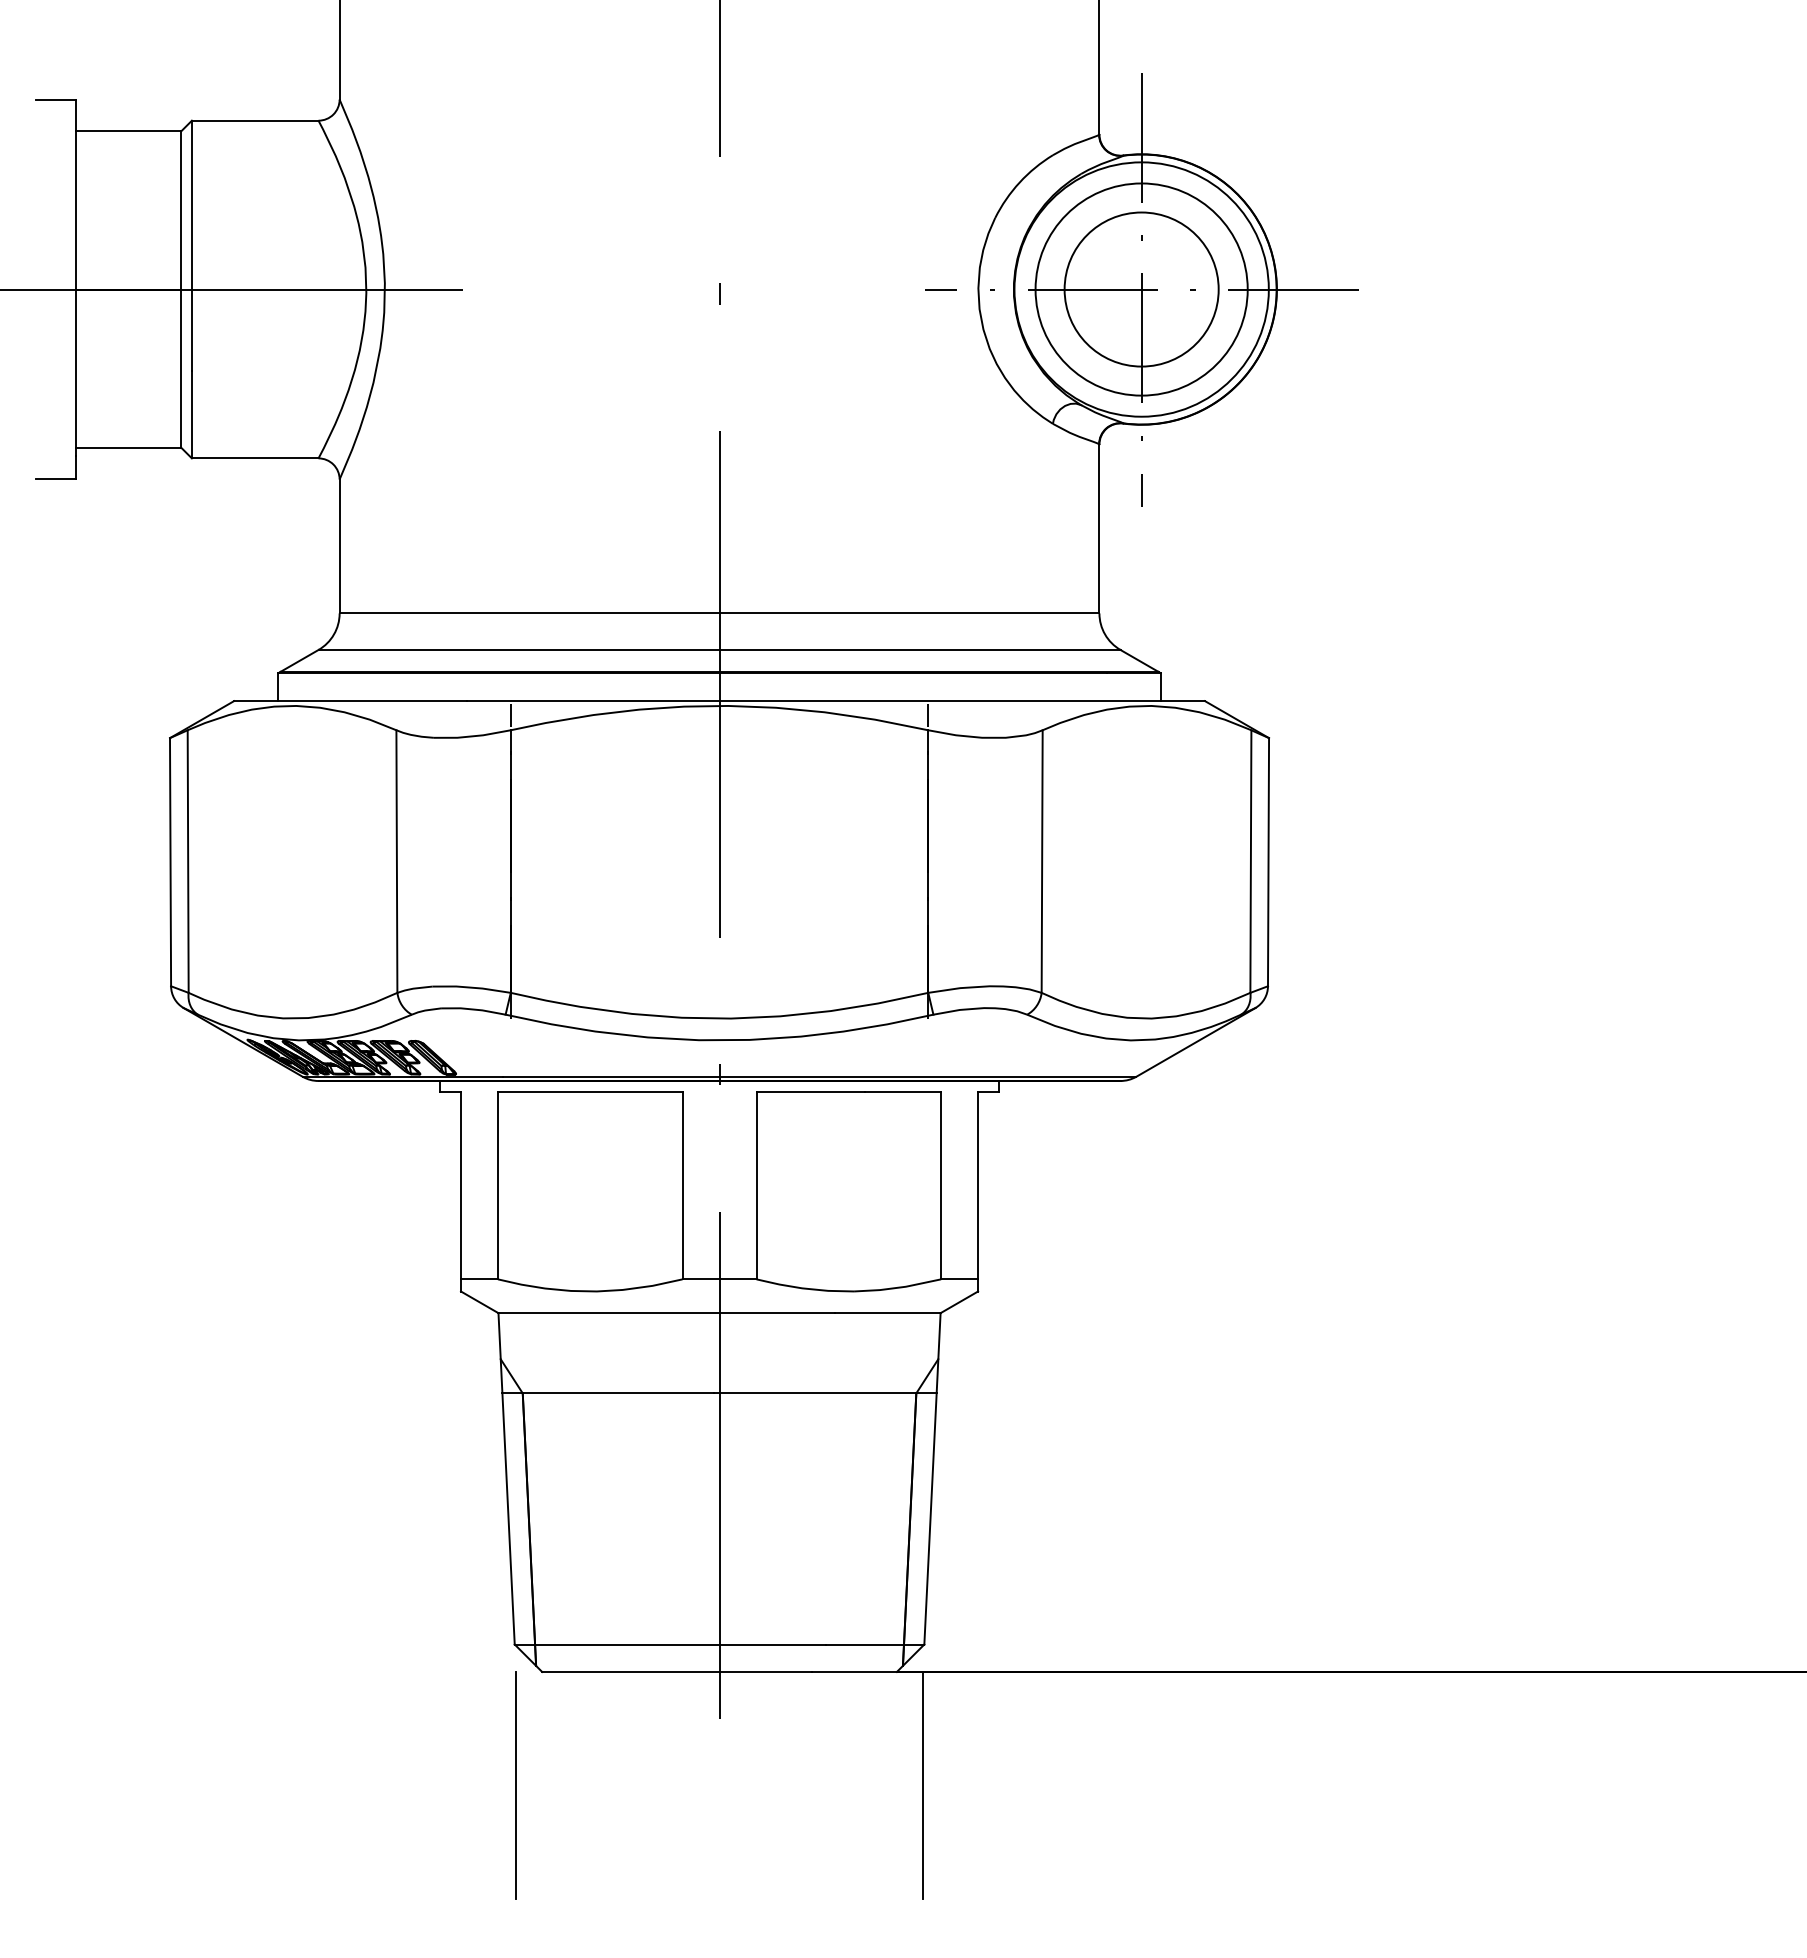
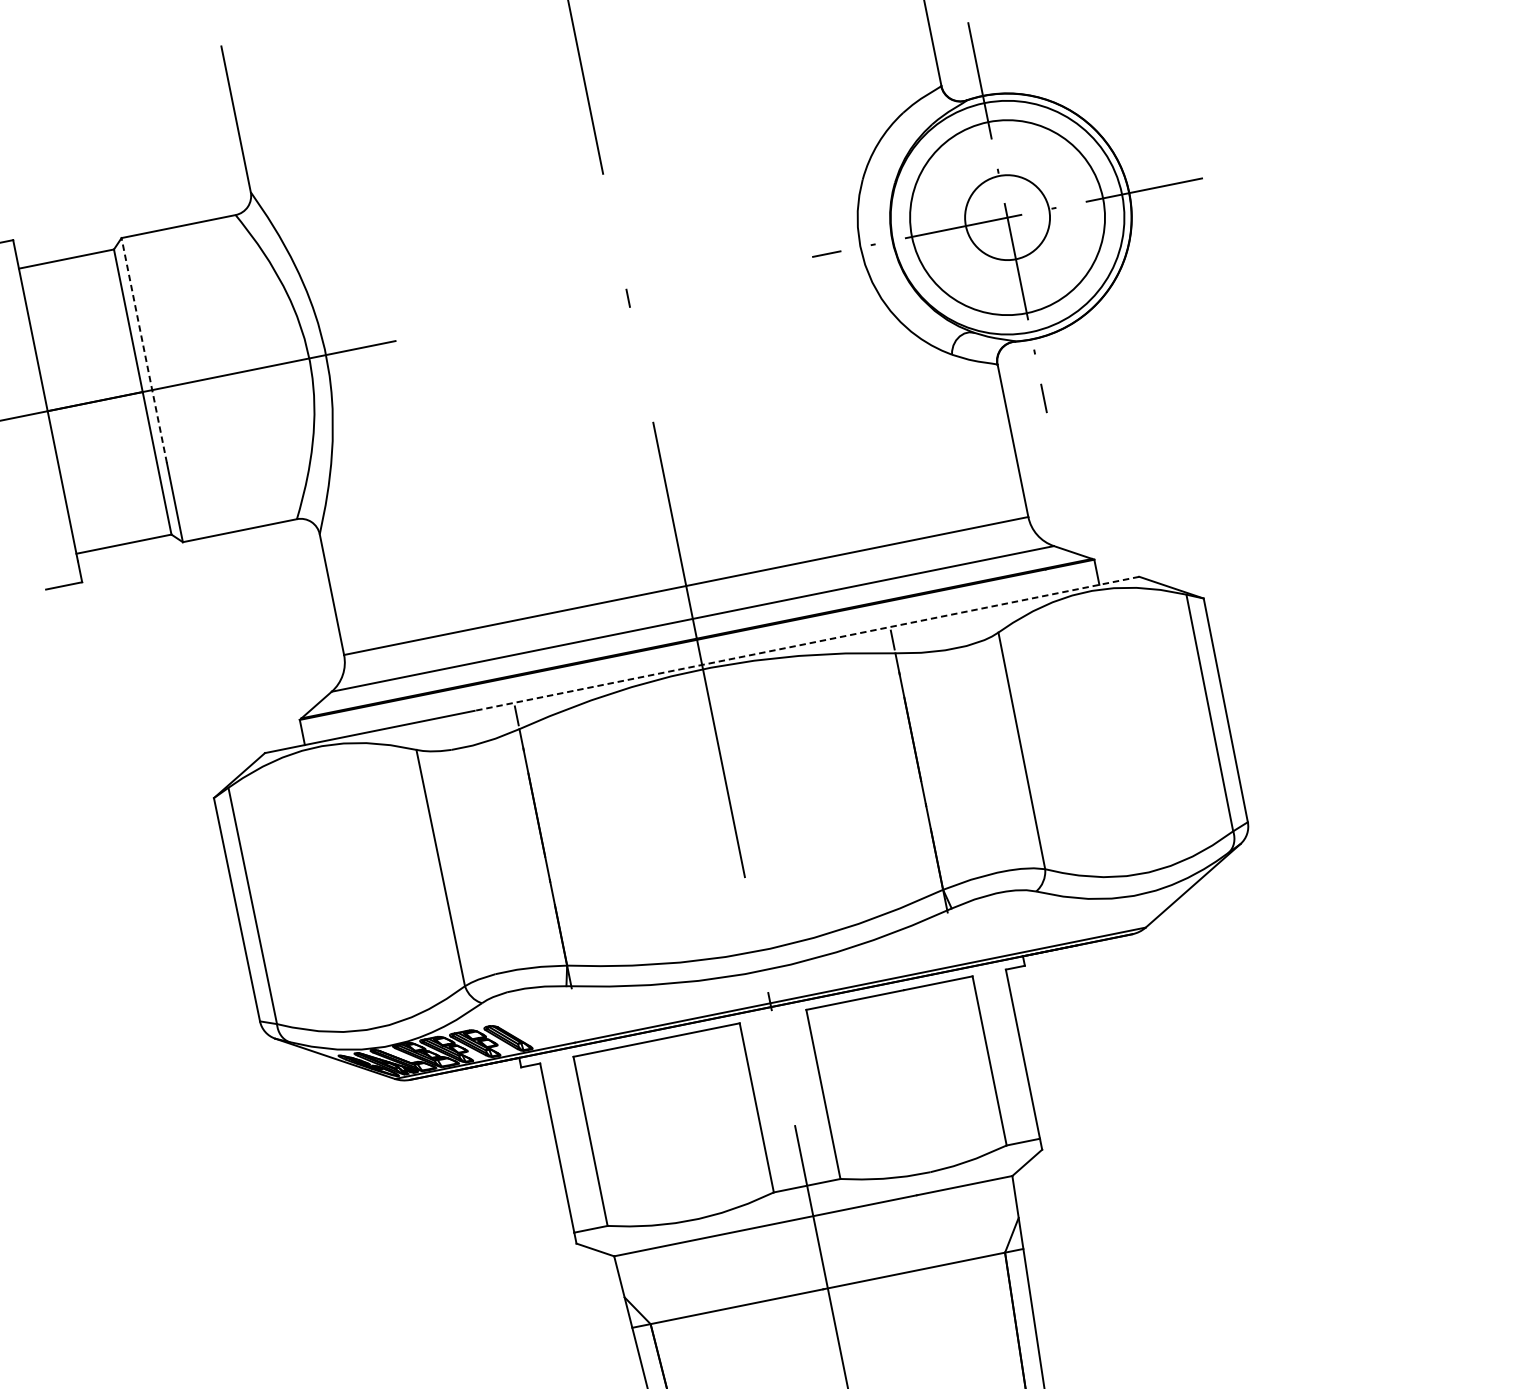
line: (191, 245) -> (143, 350), solid -> dashed
circle: (1141, 289) -> (1007, 217), size x0.6
line: (835, 701) -> (806, 644), solid -> dashed

